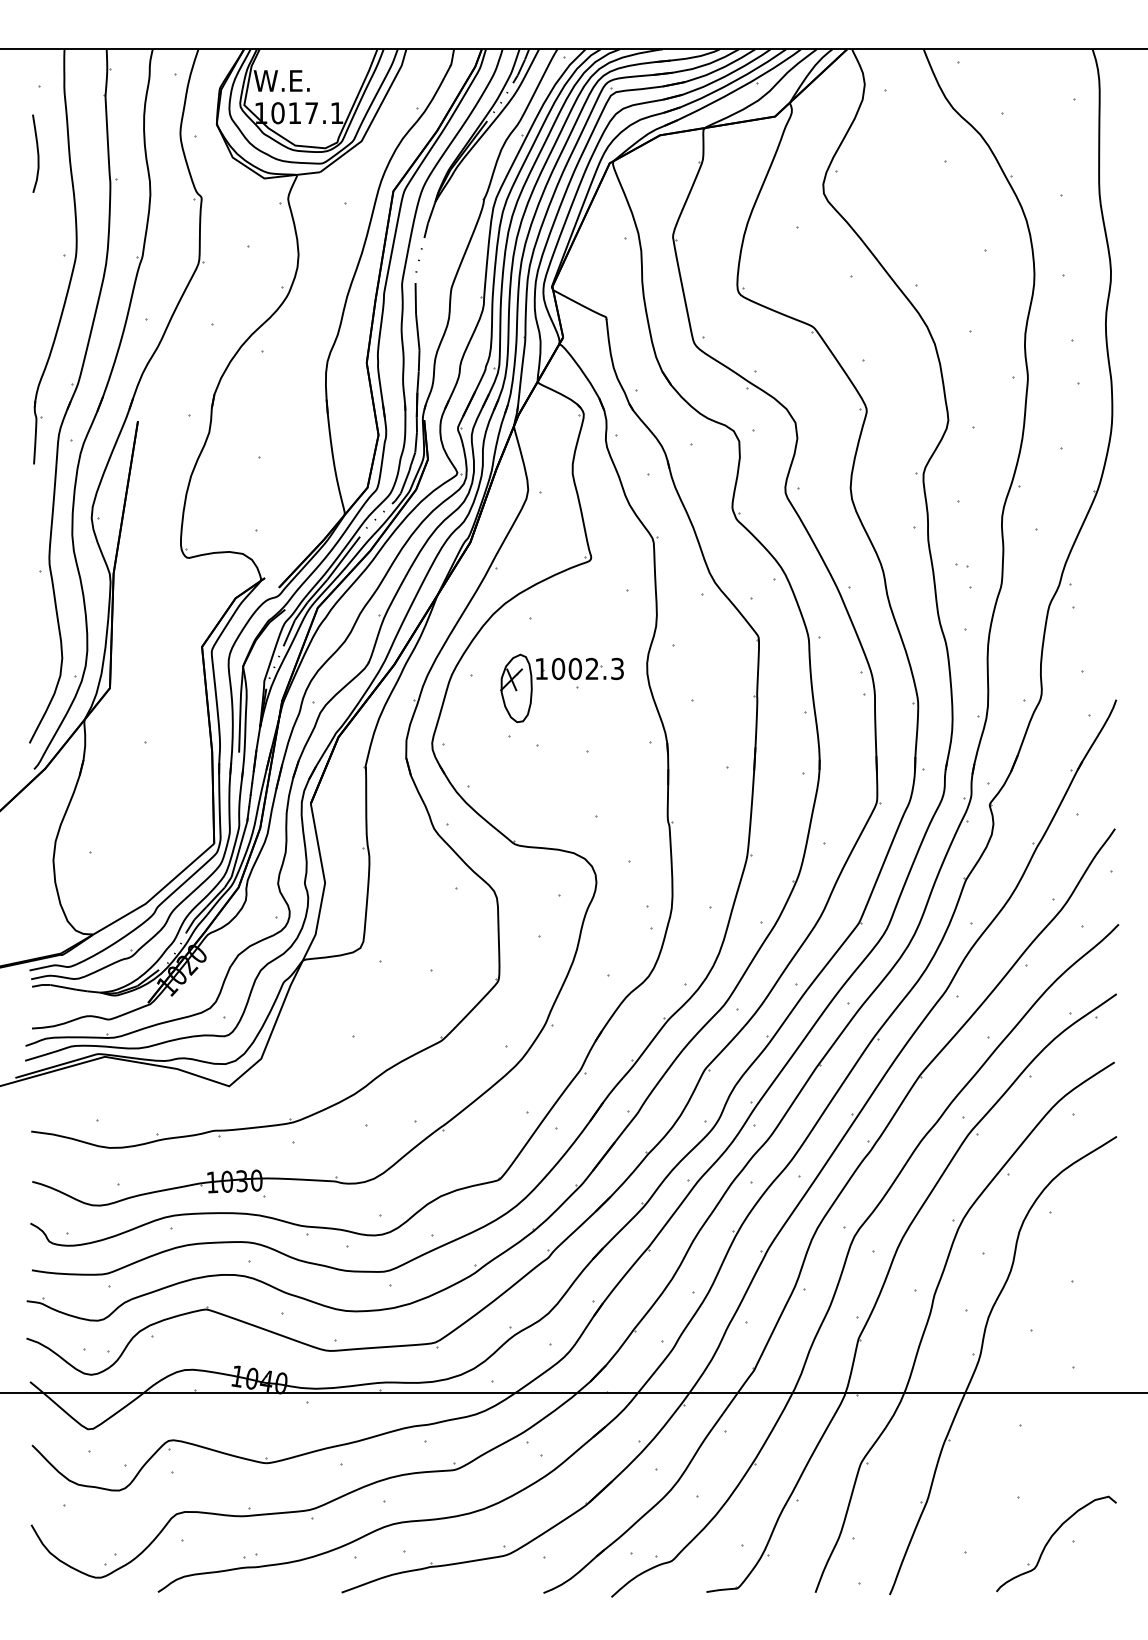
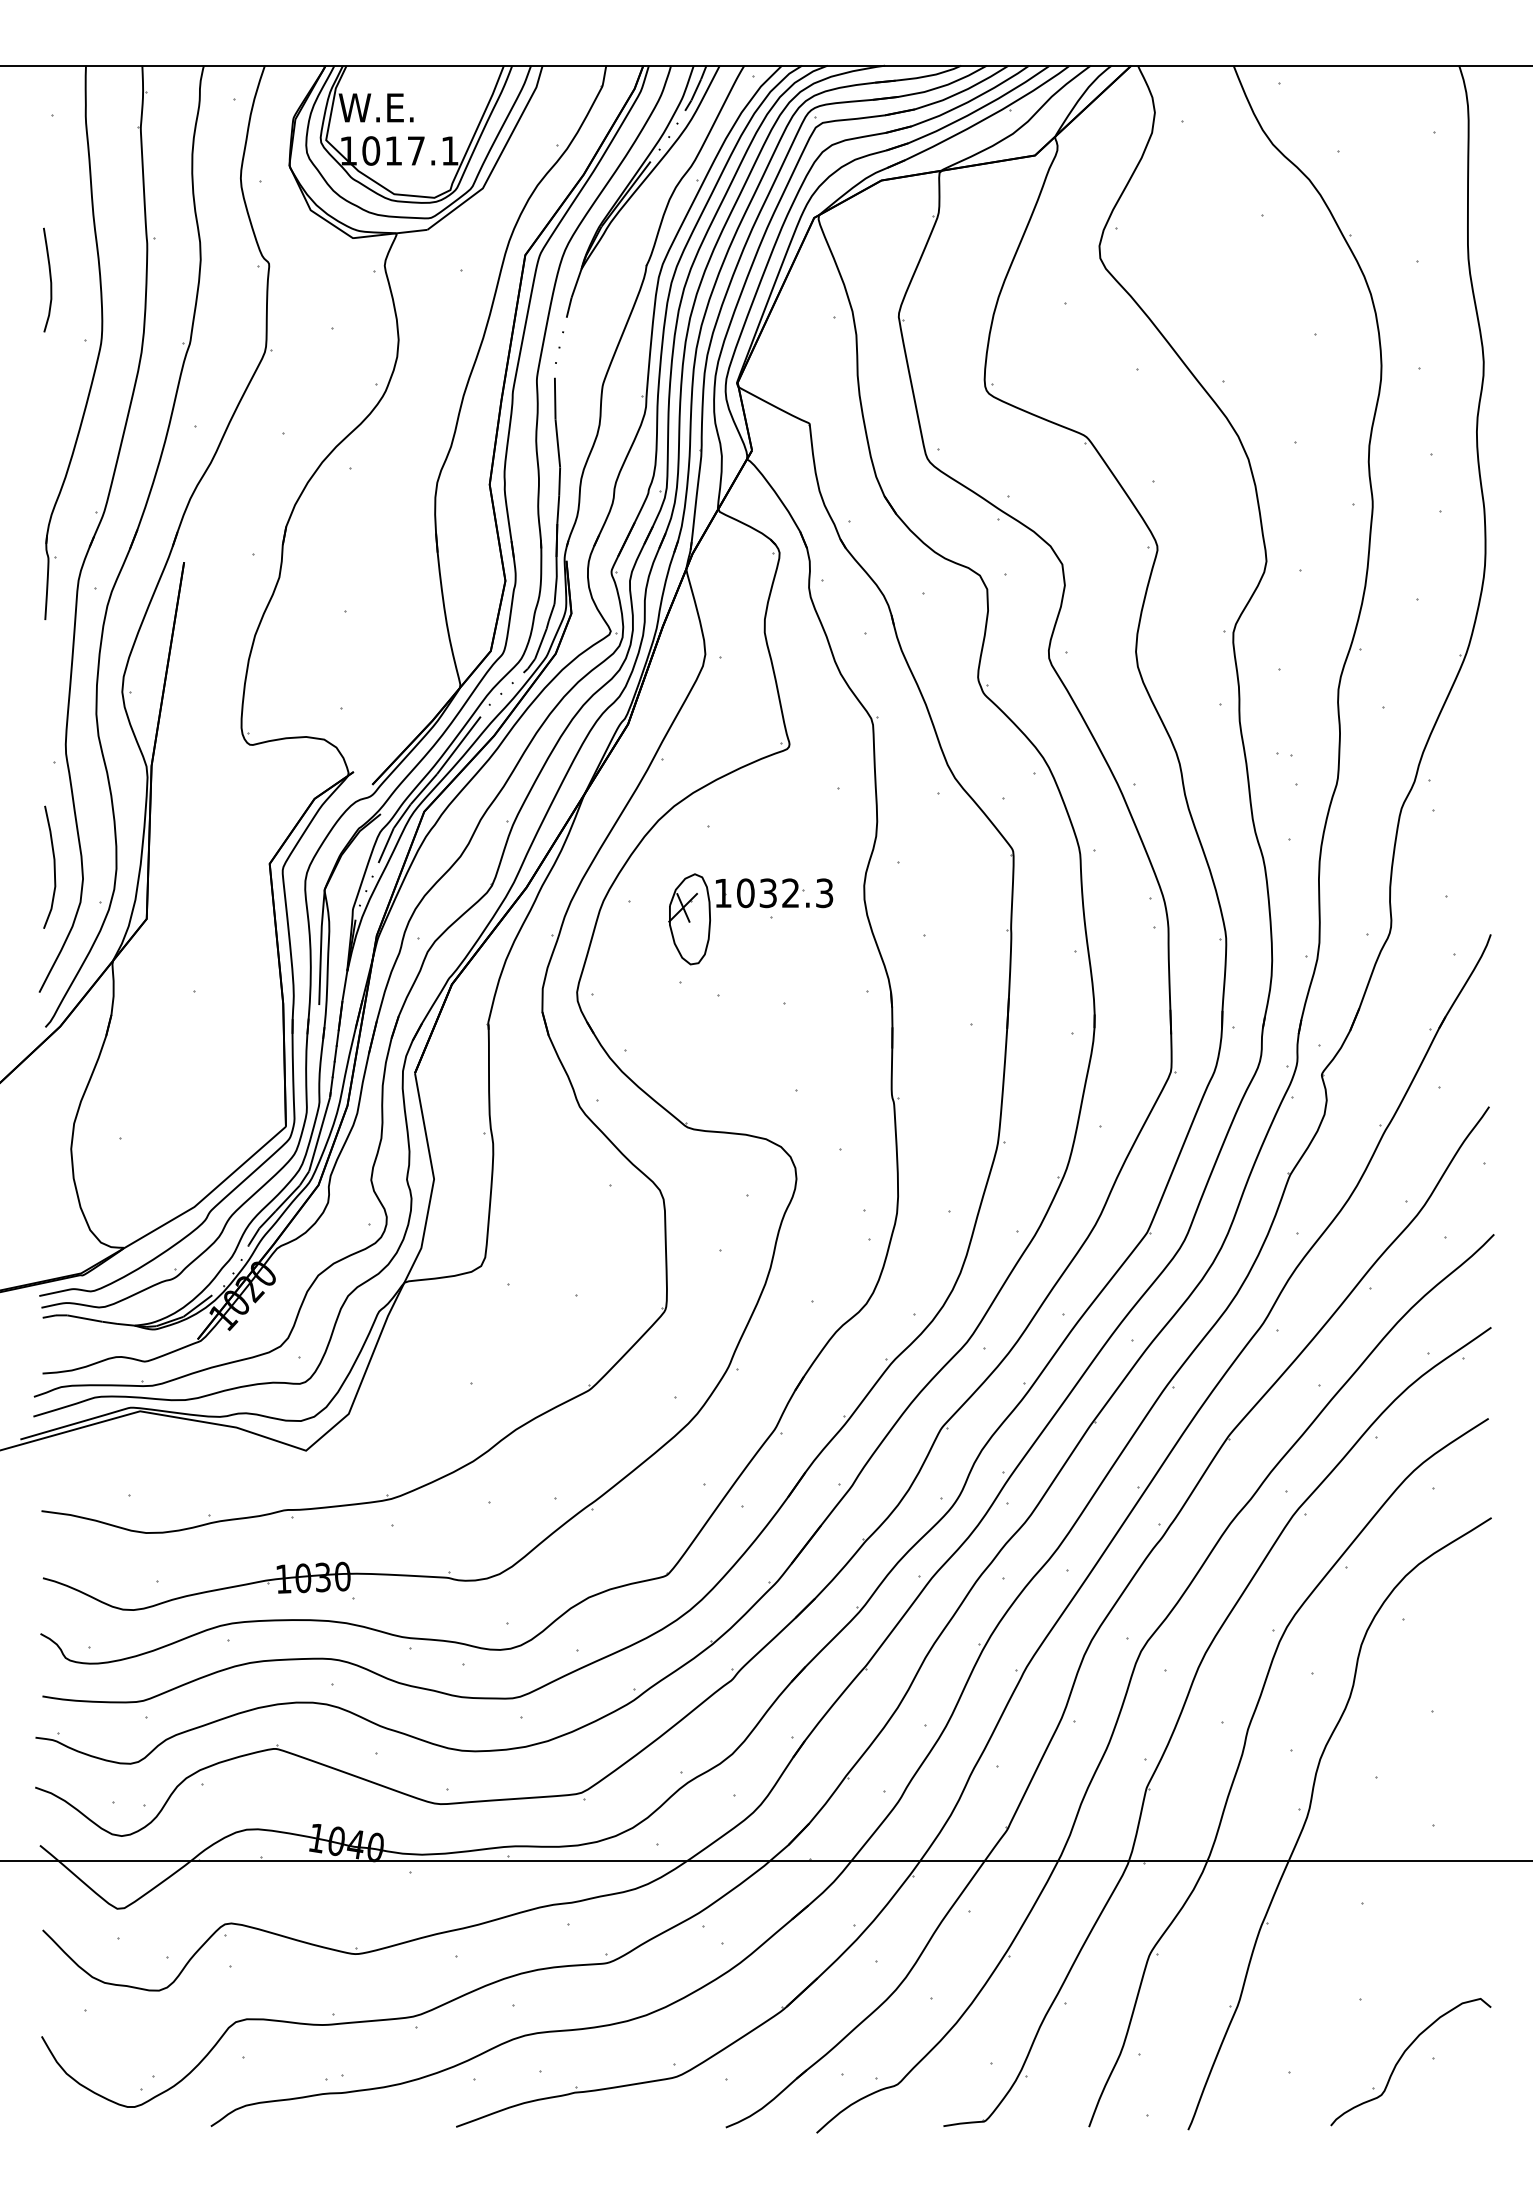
curve: (37, 152) -> (49, 278), moved
curve: (40, 648) -> (53, 866), added
text: (575, 669) -> (768, 893), 1002.3 -> 1032.3

